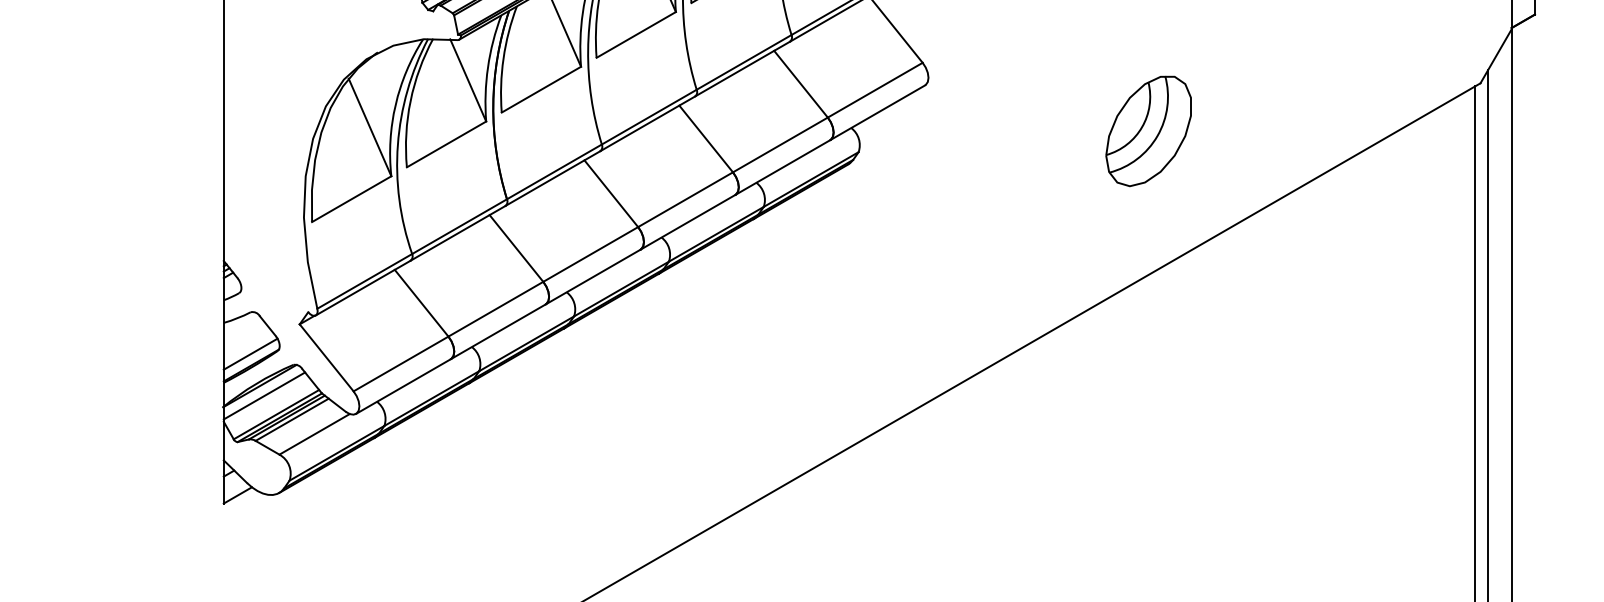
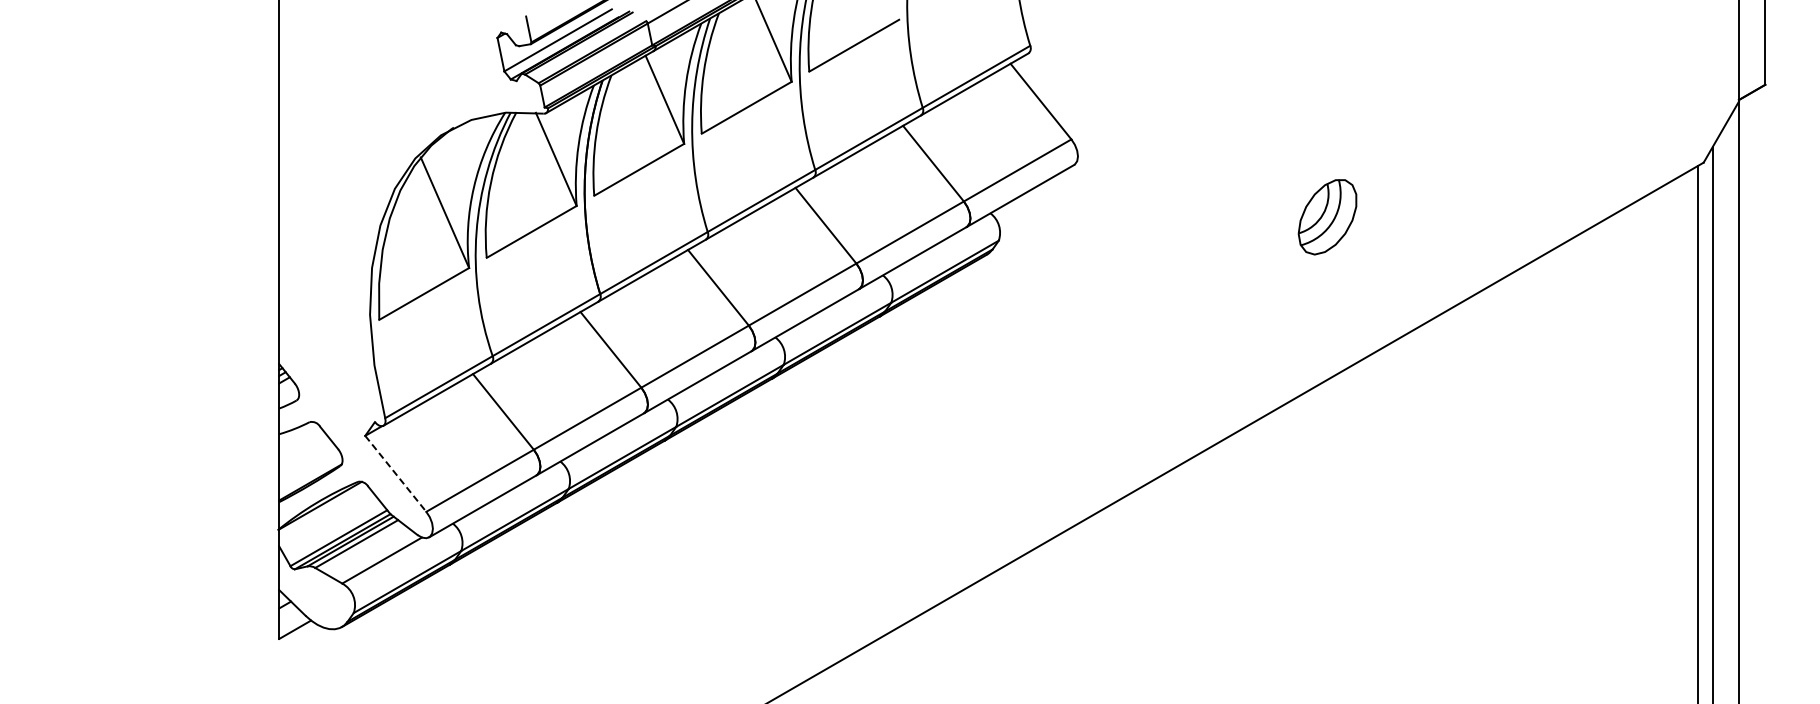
part: (1148, 131) -> (1327, 217), size x0.6
line: (250, 354) -> (309, 469), removed
line: (326, 357) -> (395, 473), solid -> dashed
line: (264, 395) -> (325, 516), removed

